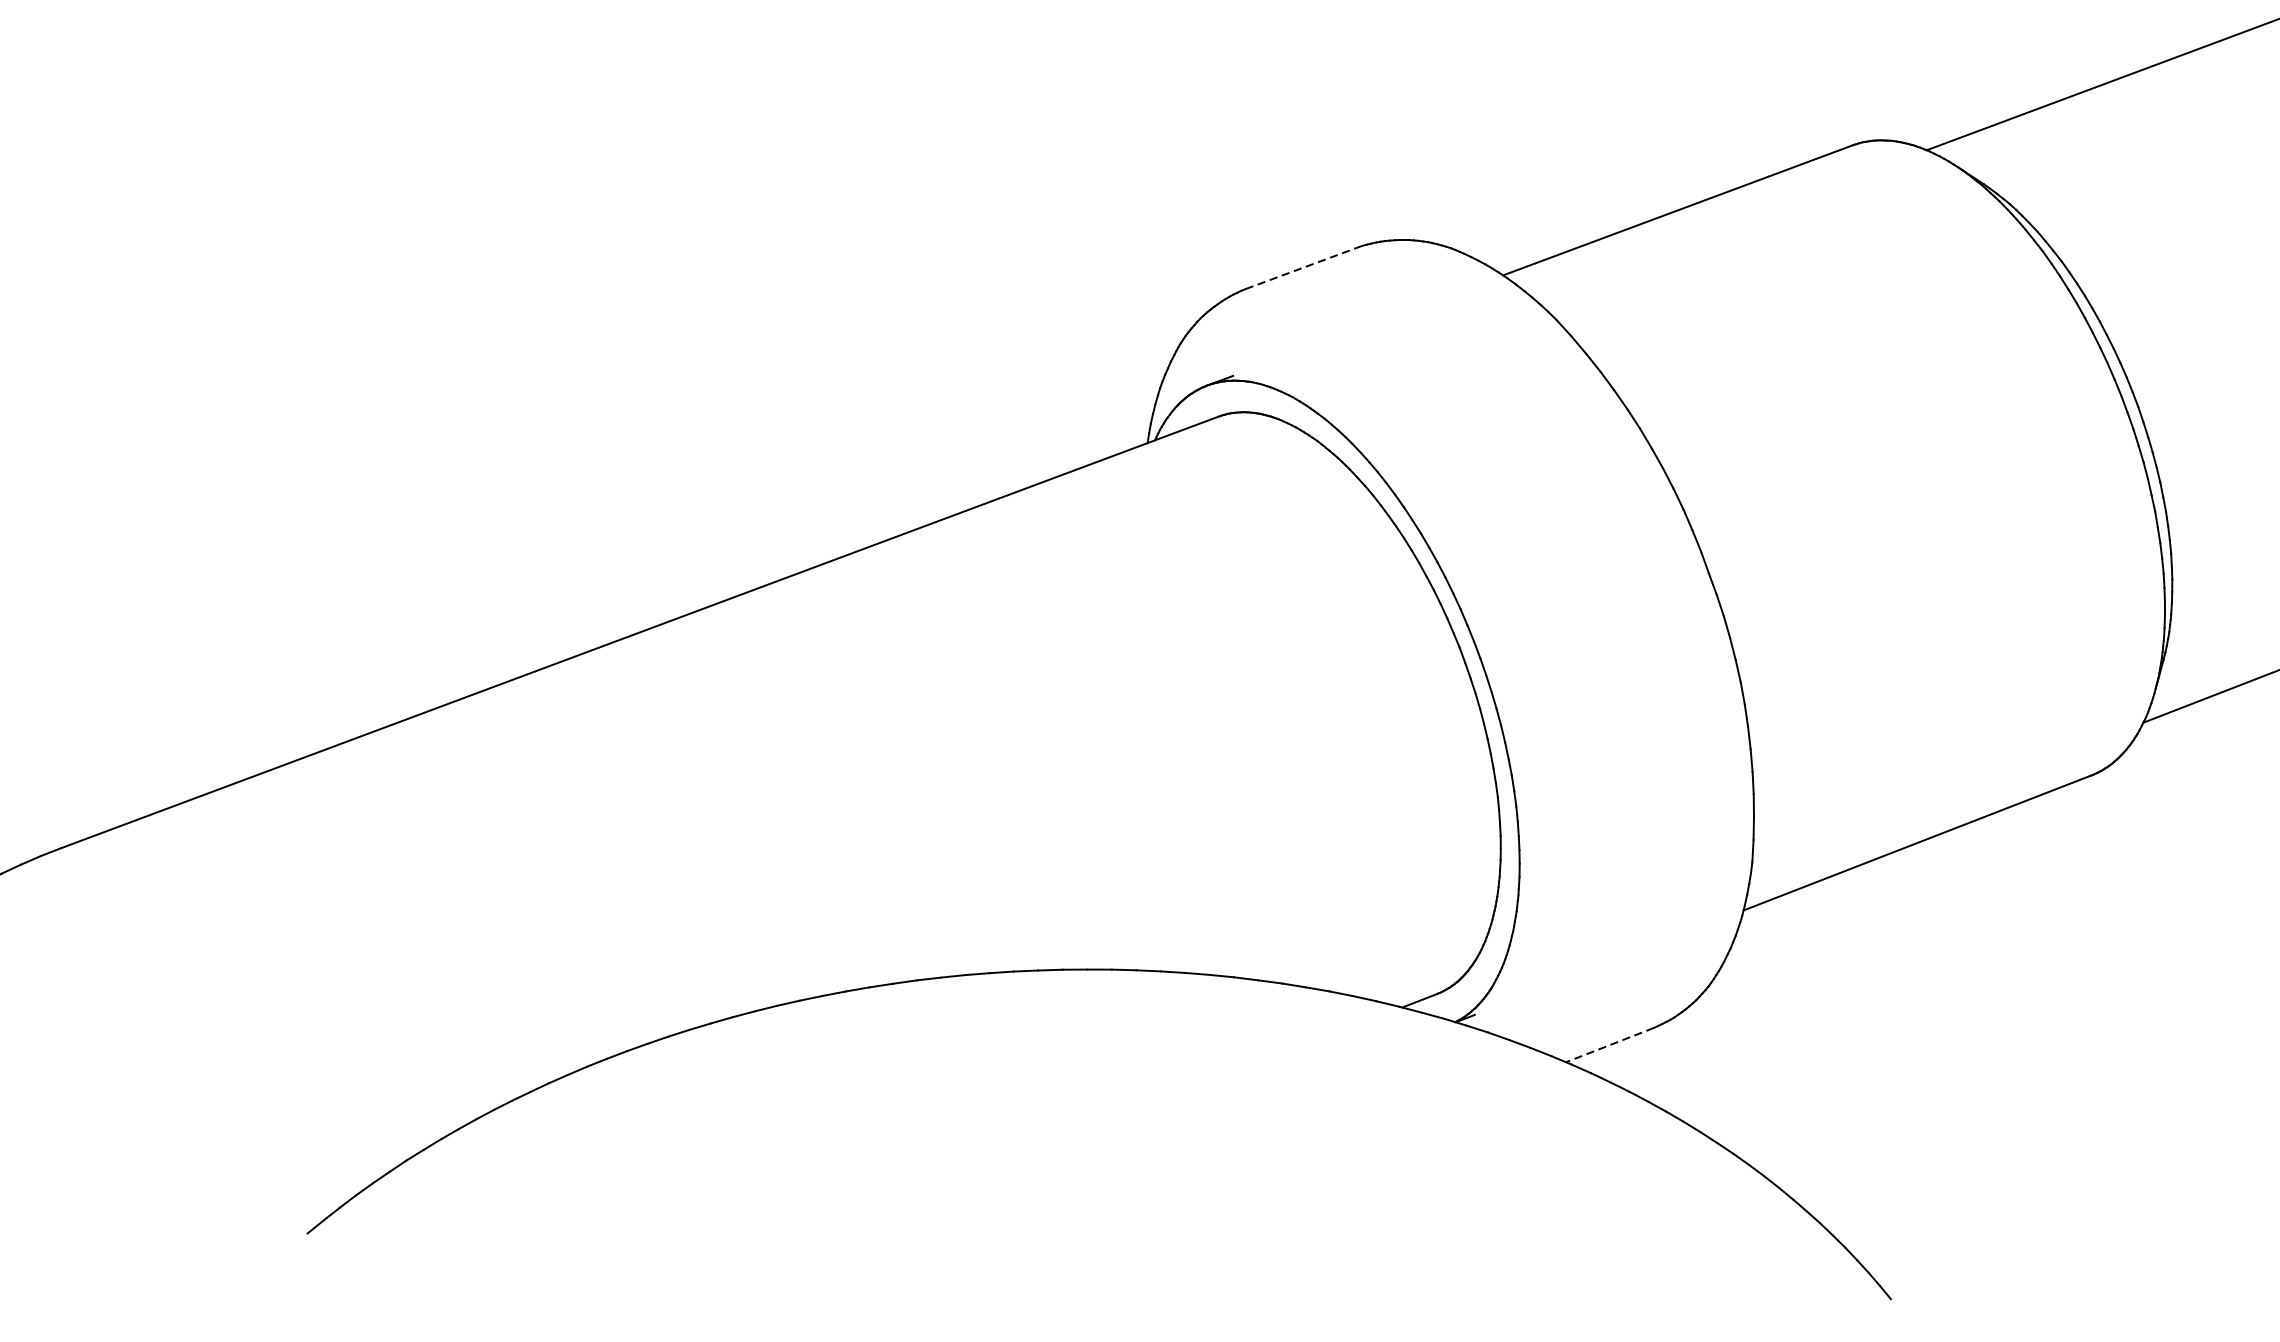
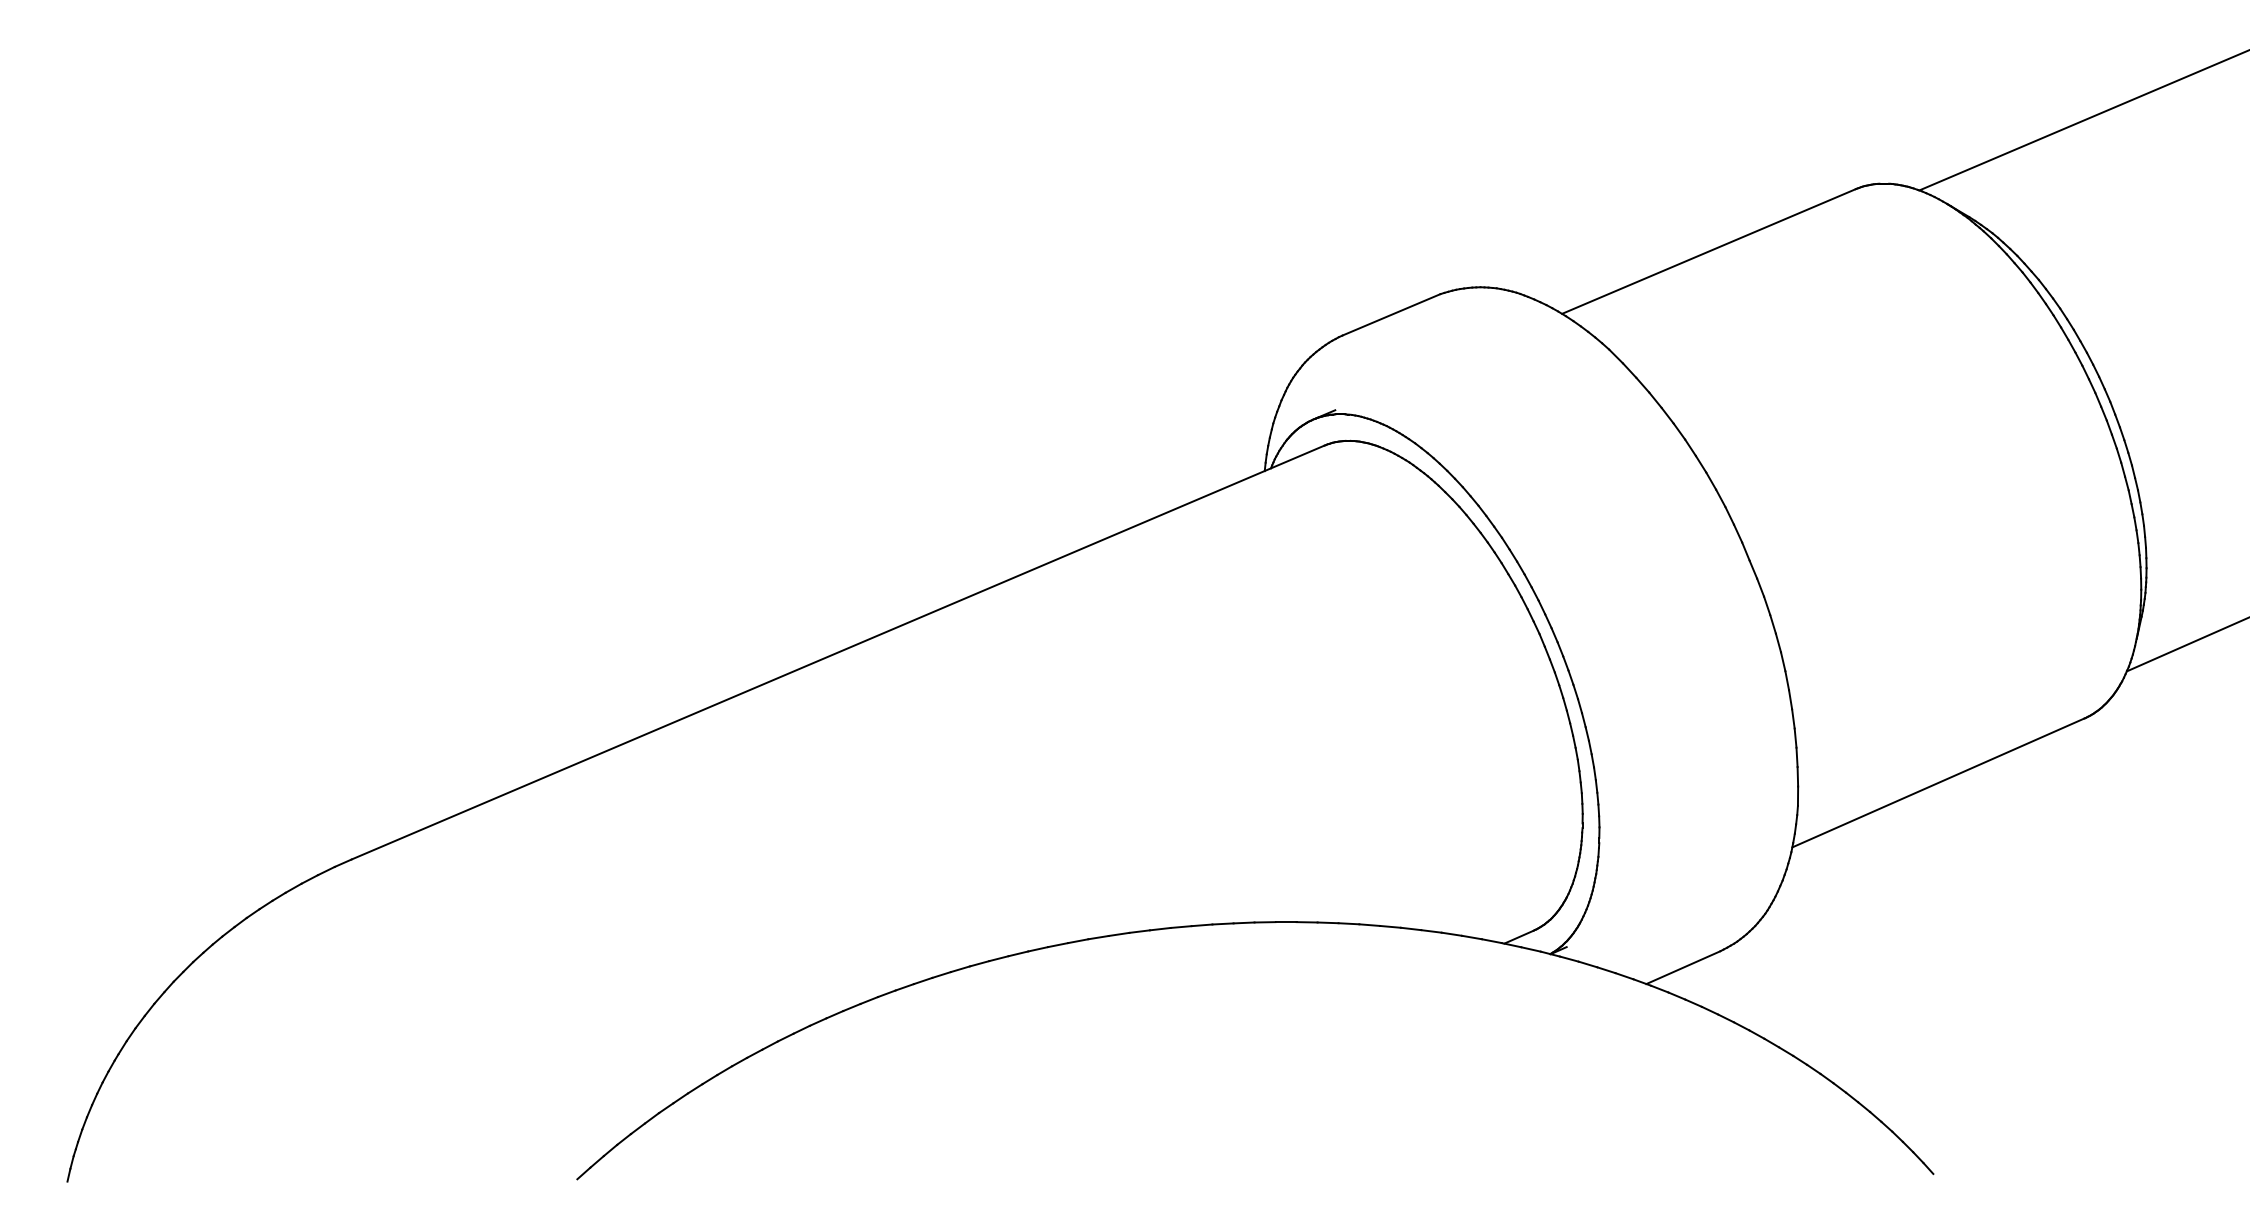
line: (1303, 267) -> (1391, 314), dashed -> solid
line: (1608, 1044) -> (1682, 967), dashed -> solid

